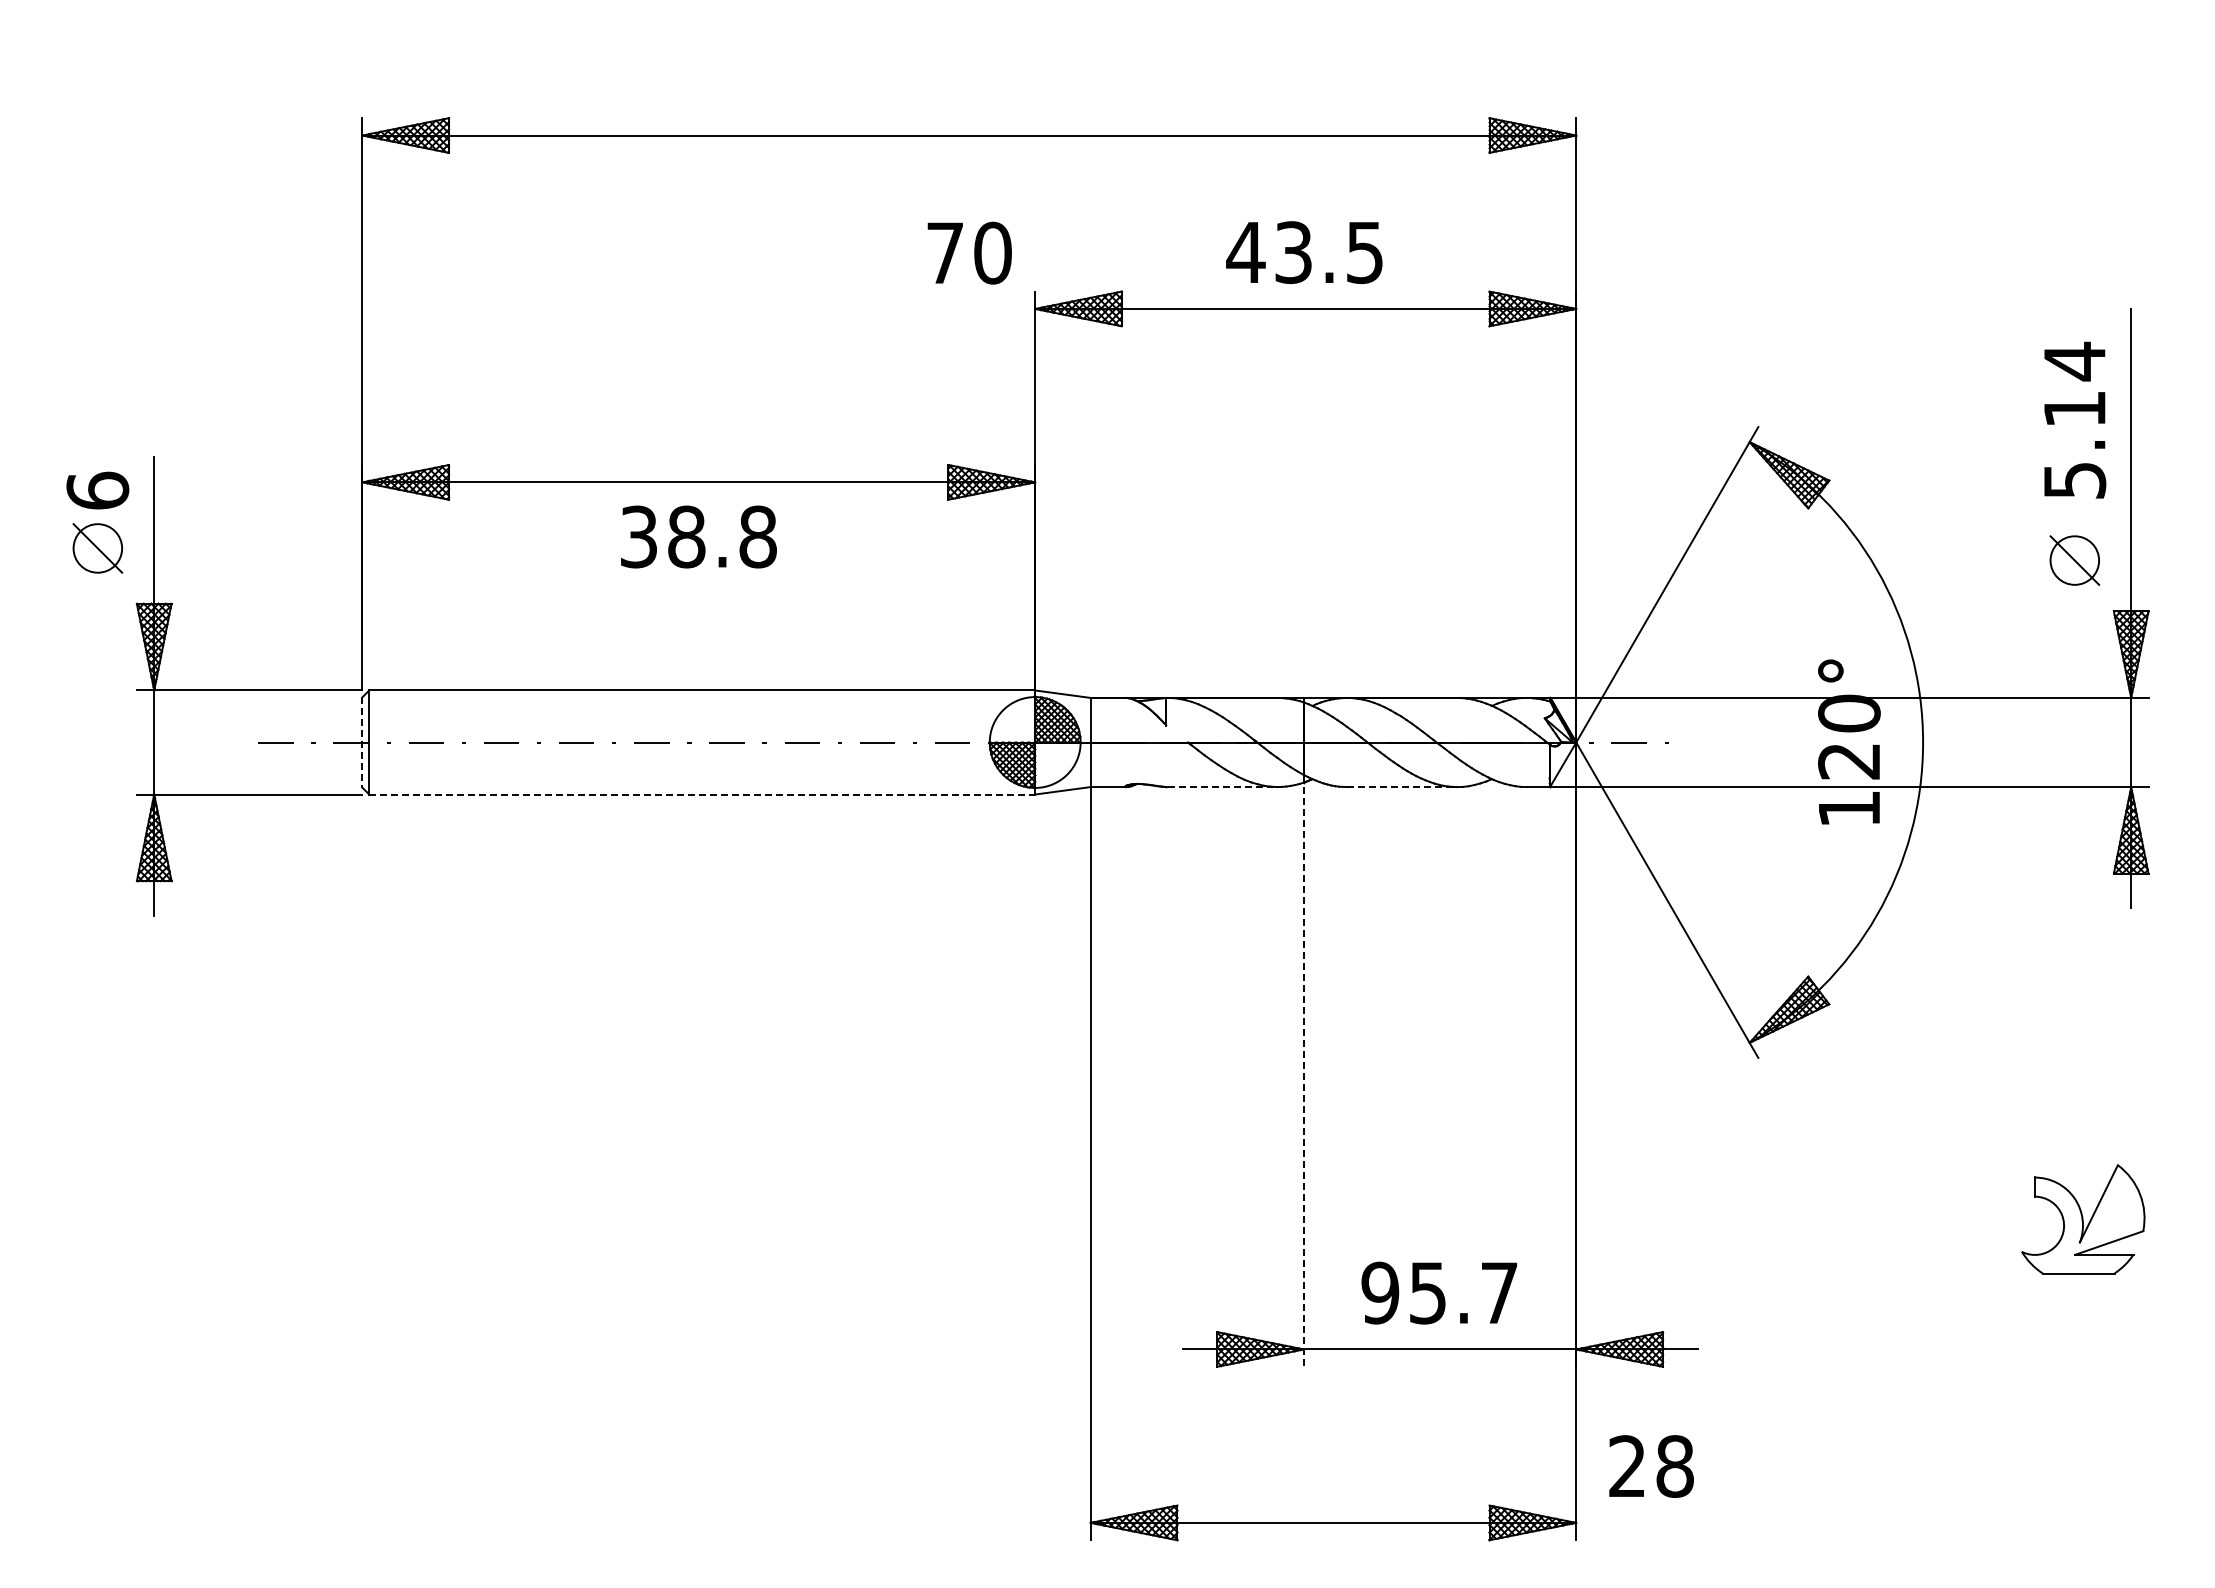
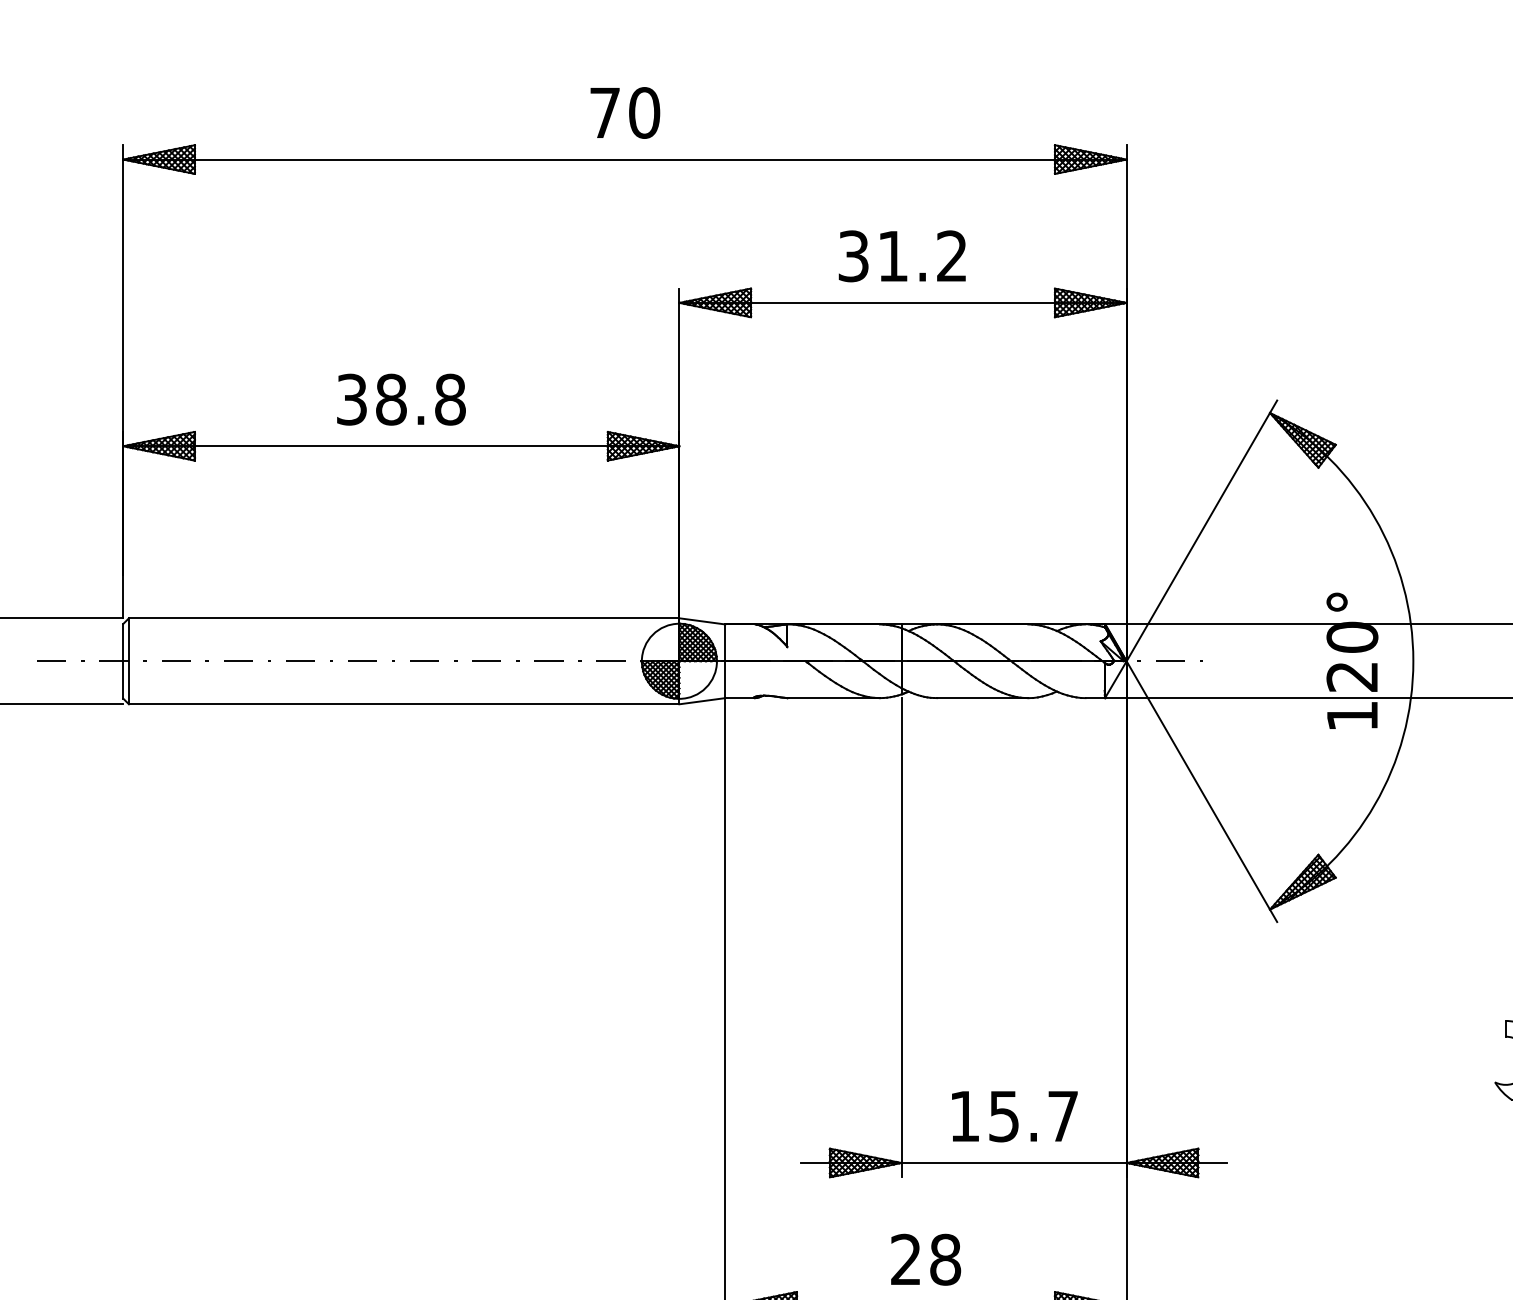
text: (969, 252) -> (625, 112), moved
text: (1304, 252) -> (902, 256), 43.5 -> 31.2
text: (698, 536) -> (401, 399), moved
line: (362, 743) -> (123, 662), dashed -> solid
line: (1223, 787) -> (835, 698), dashed -> solid
line: (1402, 787) -> (983, 698), dashed -> solid
line: (702, 794) -> (404, 704), dashed -> solid
line: (1304, 1076) -> (902, 937), dashed -> solid
text: (1380, 1292) -> (964, 1115), 95.7 -> 15.7
text: (1651, 1466) -> (925, 1259), moved

